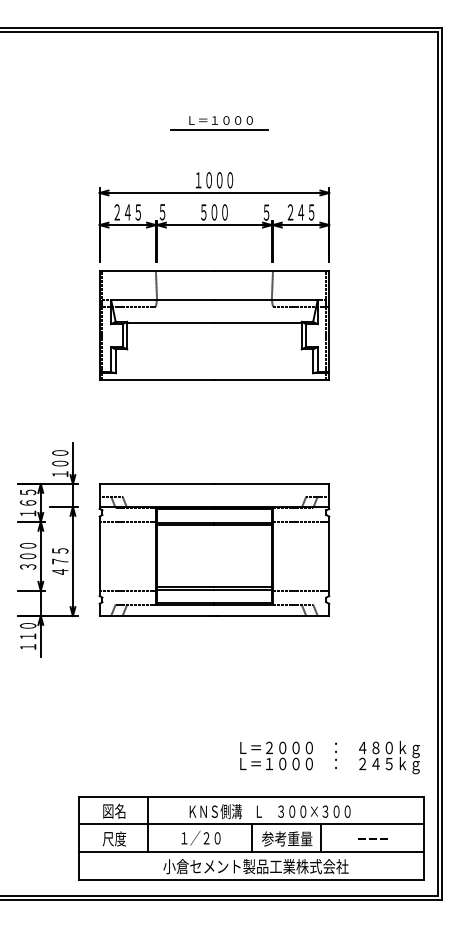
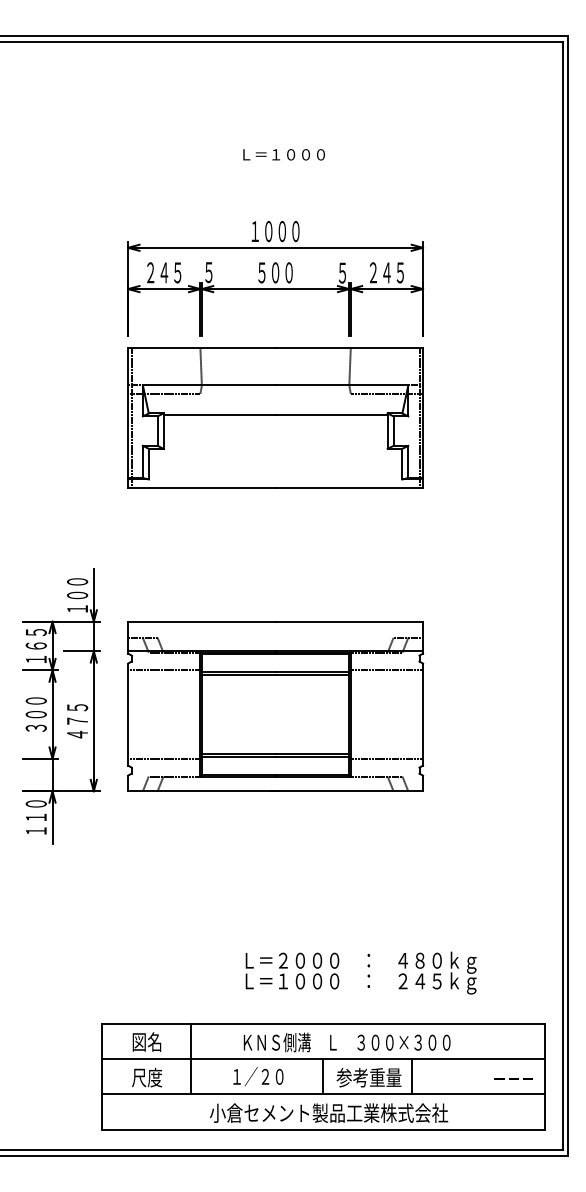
line: (219, 129) -> (282, 166), removed
text: (329, 757) -> (360, 973), moved
text: (372, 838) -> (513, 1078), moved

